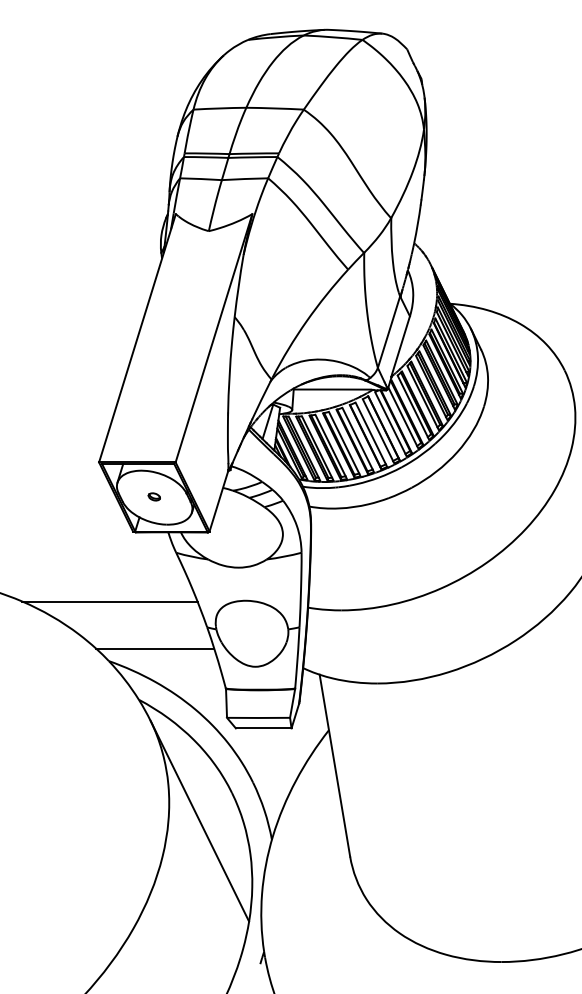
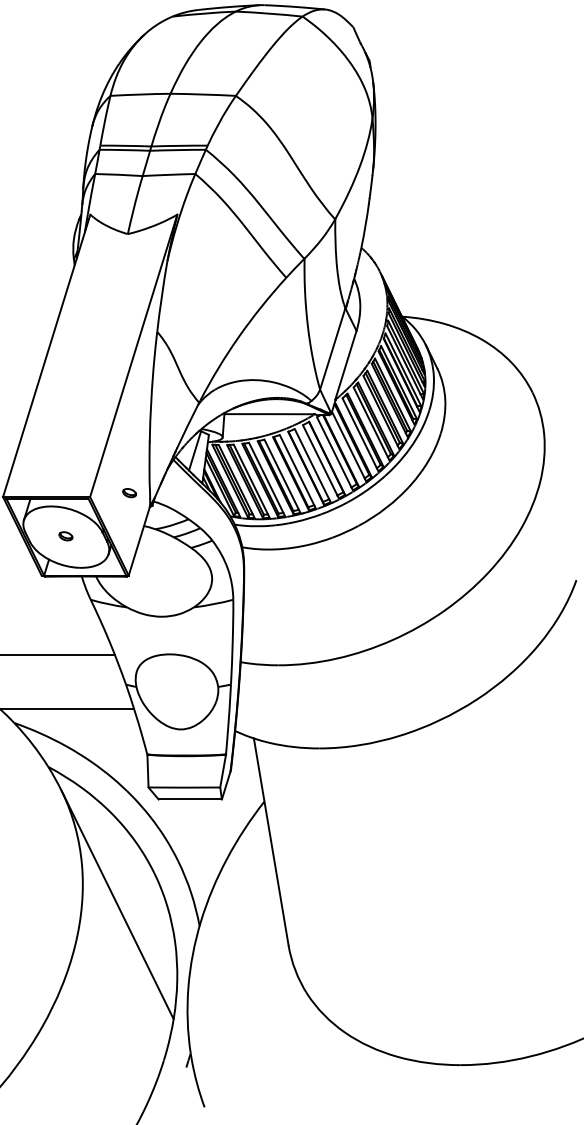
part: (209, 458) -> (128, 492), added

